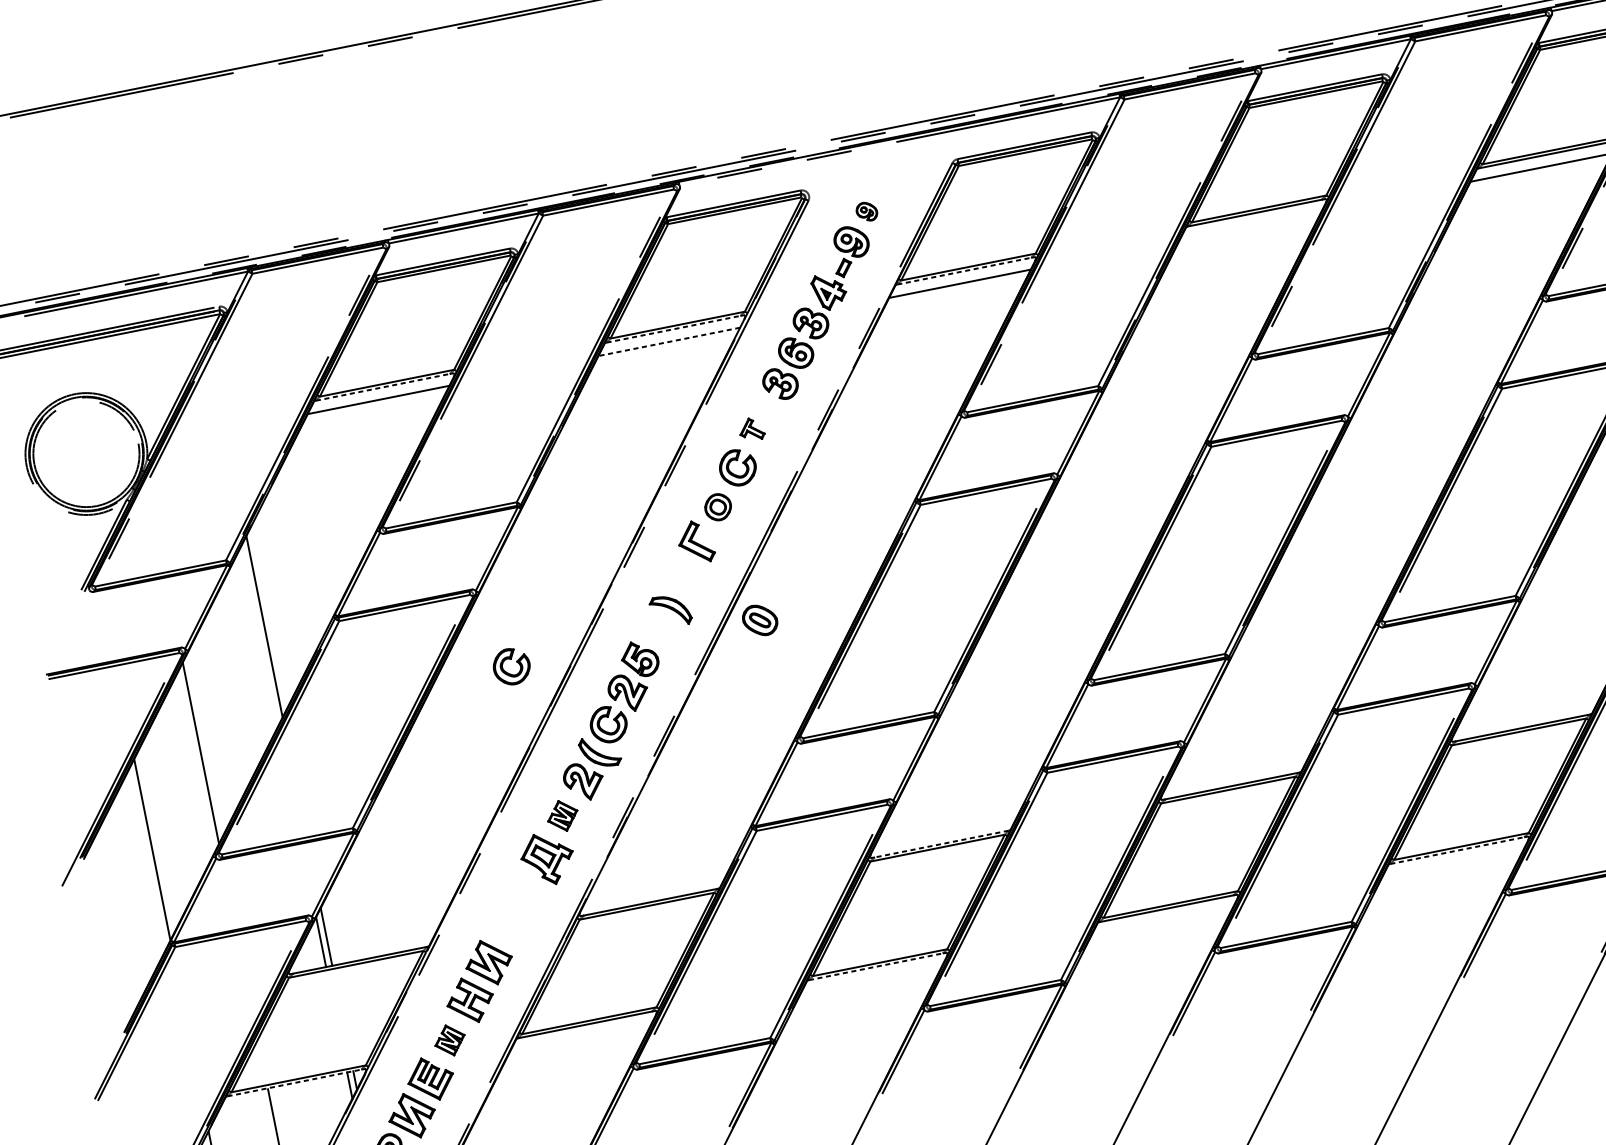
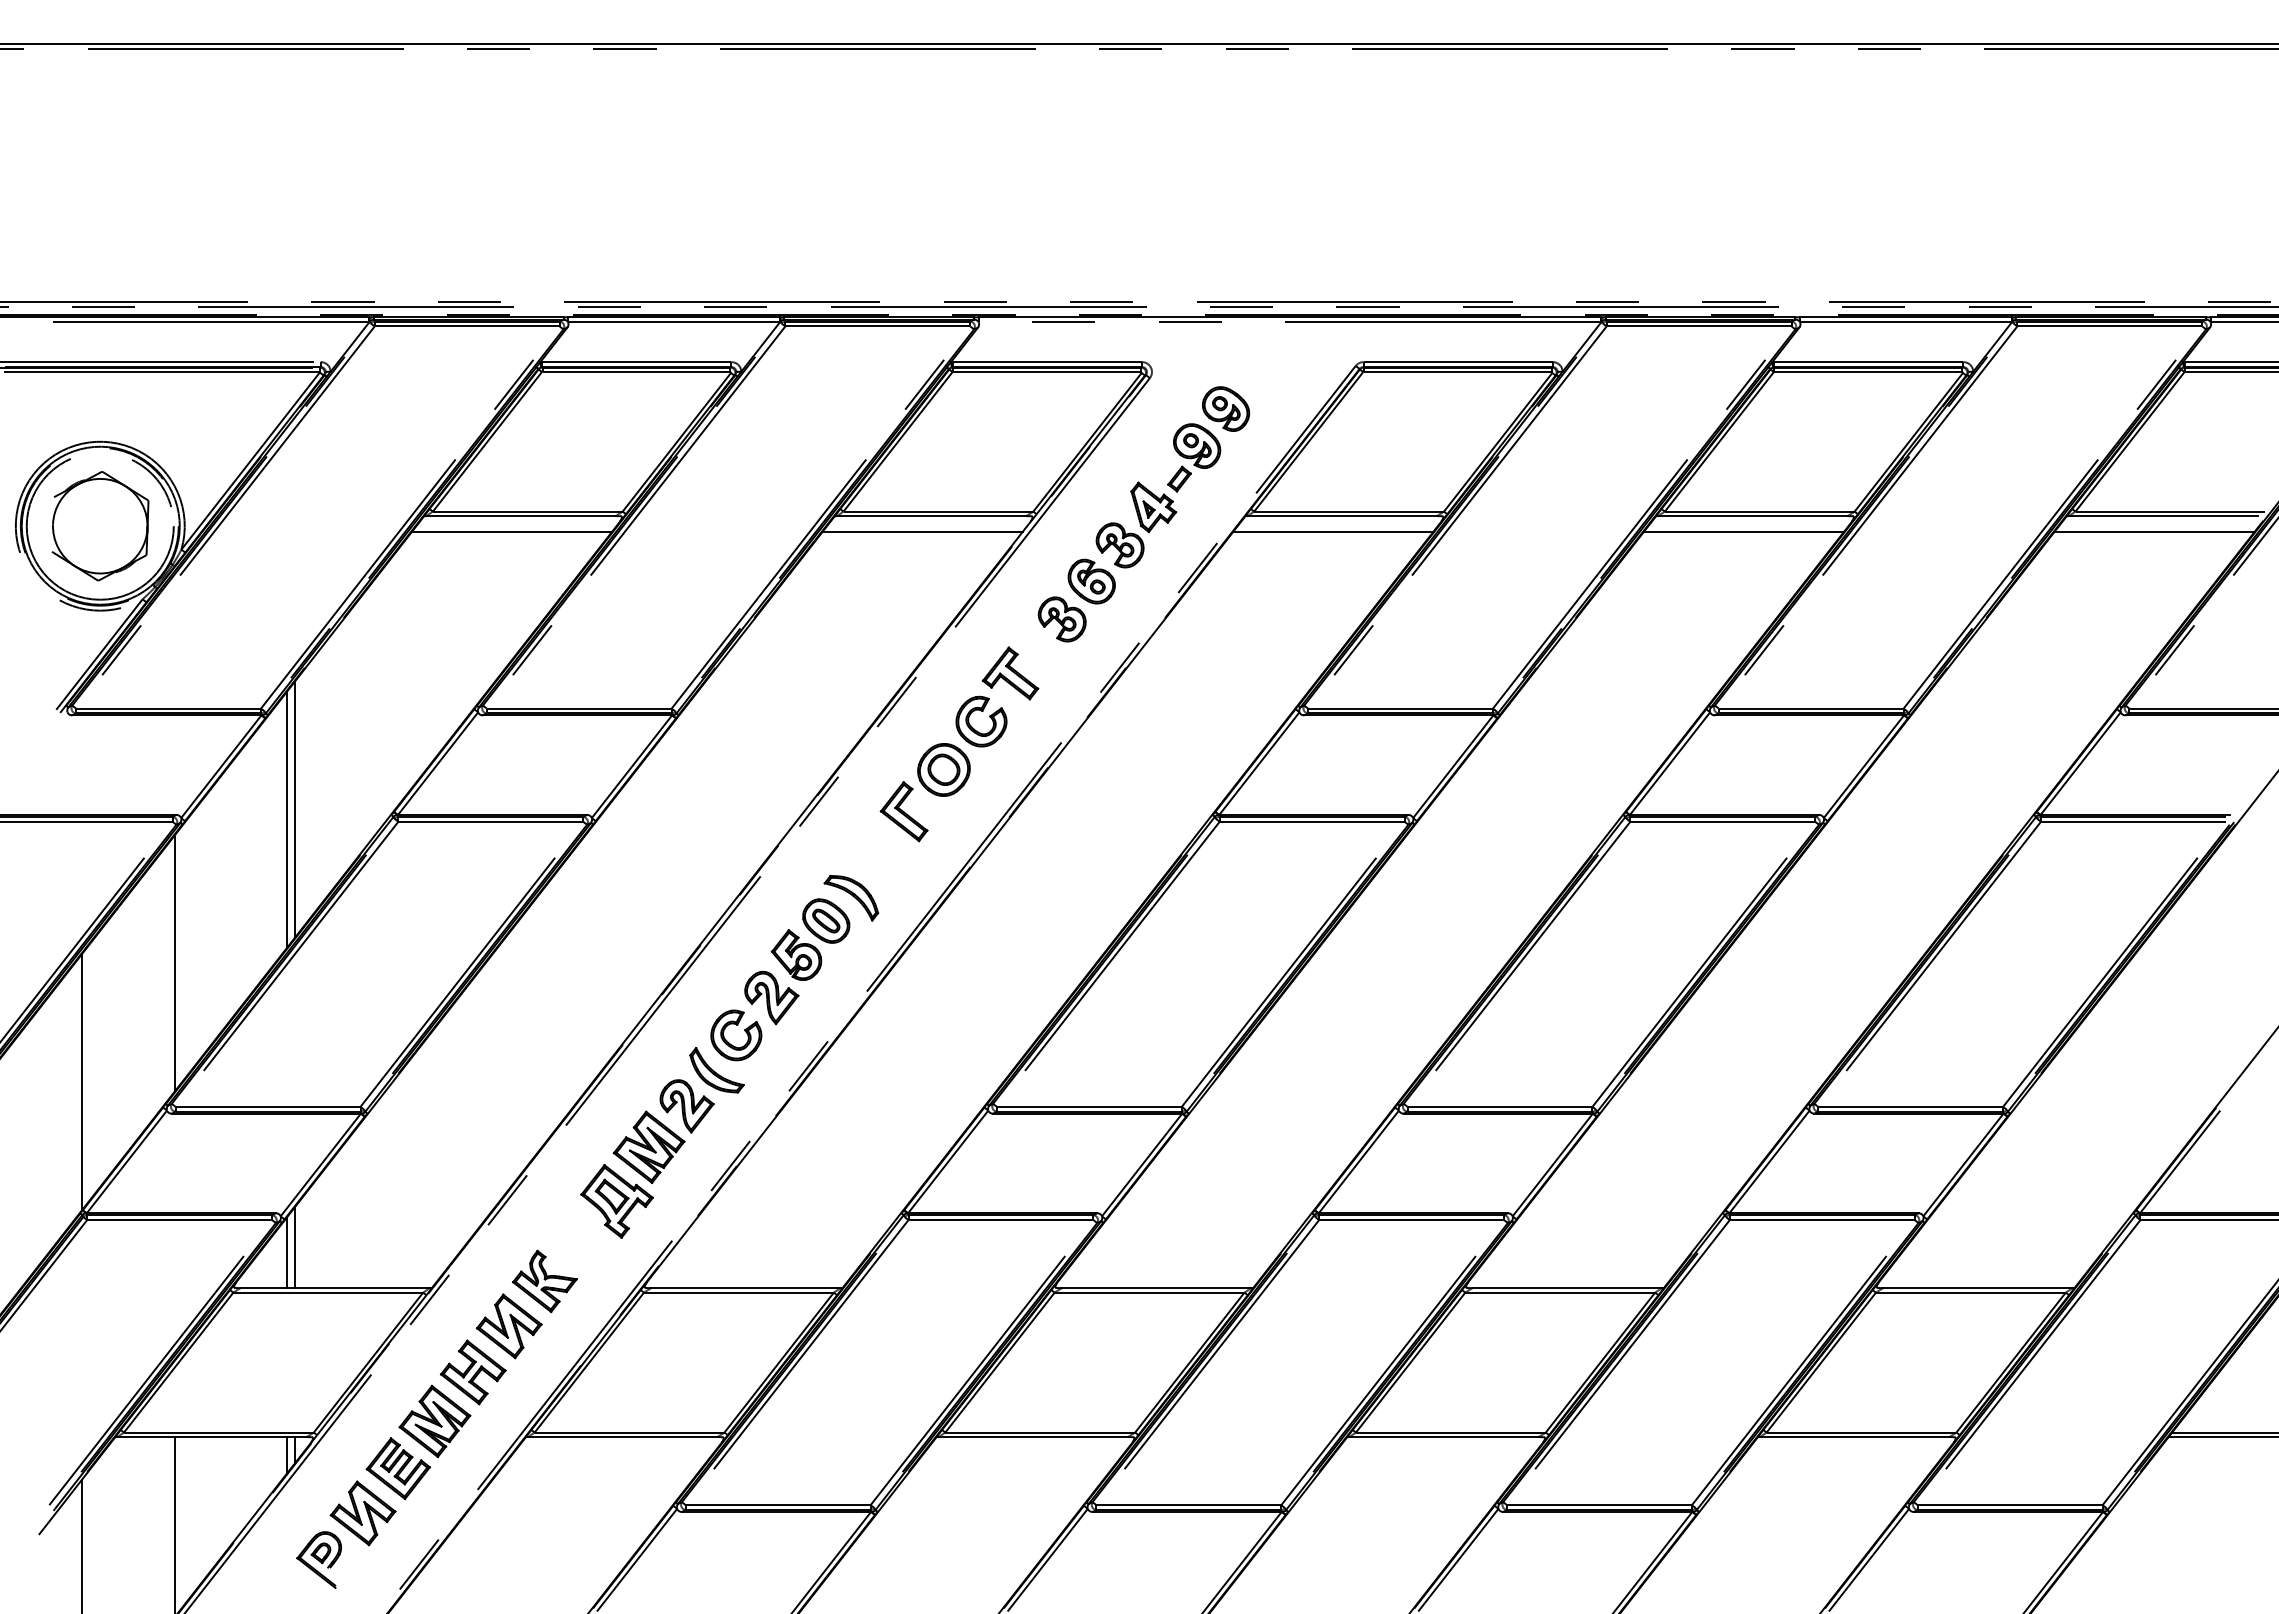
part: (867, 211) -> (1226, 408), size x1.67
line: (1250, 226) -> (1743, 532), added
line: (964, 271) -> (1342, 516), dashed -> solid
line: (673, 329) -> (931, 516), dashed -> solid
line: (668, 342) -> (921, 532), dashed -> solid
line: (382, 387) -> (520, 516), dashed -> solid
part: (751, 429) -> (1010, 673), size x1.67
part: (86, 454) -> (100, 526), added
part: (717, 506) -> (943, 769), size x1.43
part: (760, 619) -> (826, 920), moved
line: (259, 636) -> (286, 820), added
part: (516, 662) -> (628, 926), removed
part: (562, 815) -> (648, 1146), size x1.67
line: (941, 844) -> (1156, 1288), dashed -> solid
line: (1457, 851) -> (1854, 1437), dashed -> solid
part: (507, 925) -> (544, 1281), added
line: (875, 967) -> (1033, 1437), dashed -> solid
part: (449, 1040) -> (434, 1421), size x1.67
line: (294, 1083) -> (212, 1437), dashed -> solid

